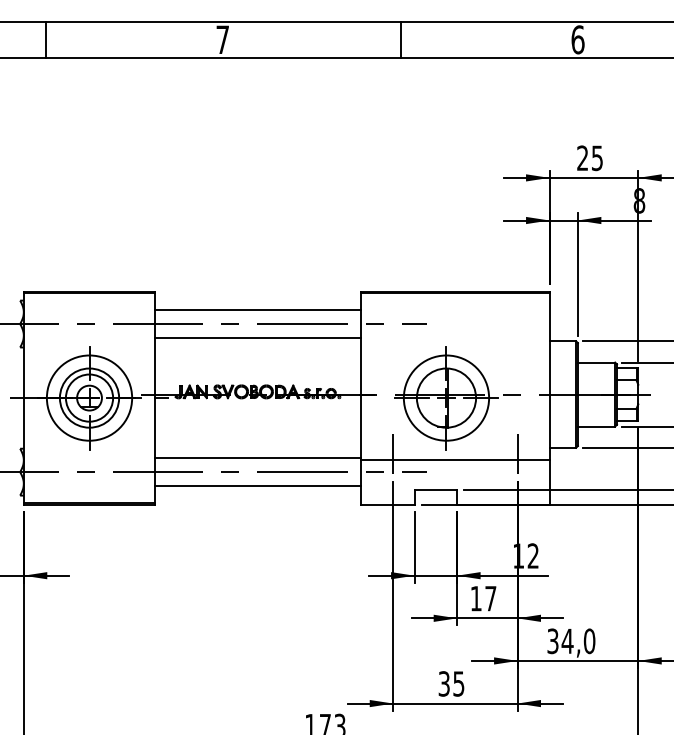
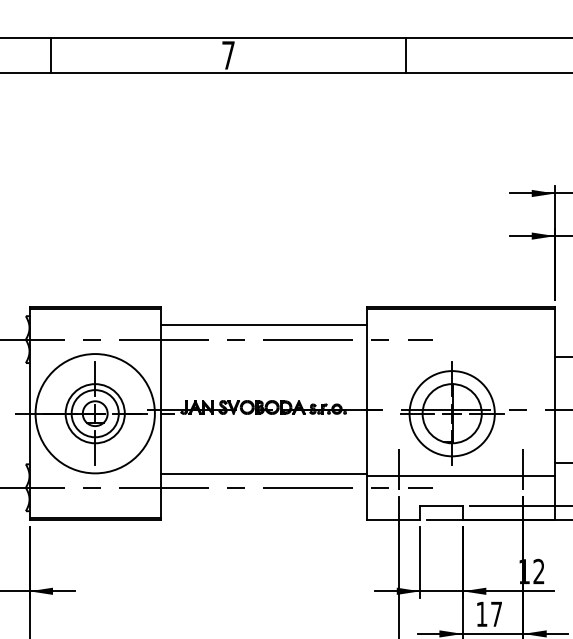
line: (258, 338) -> (264, 354), removed
circle: (89, 397) -> (95, 413), size x1.4
line: (258, 486) -> (264, 502), removed

